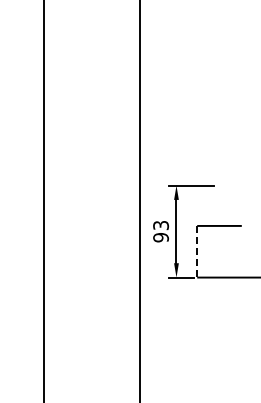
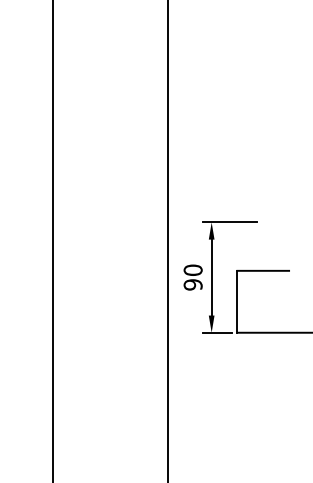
text: (160, 225) -> (192, 270), 93 -> 90
line: (197, 251) -> (236, 301), dashed -> solid

